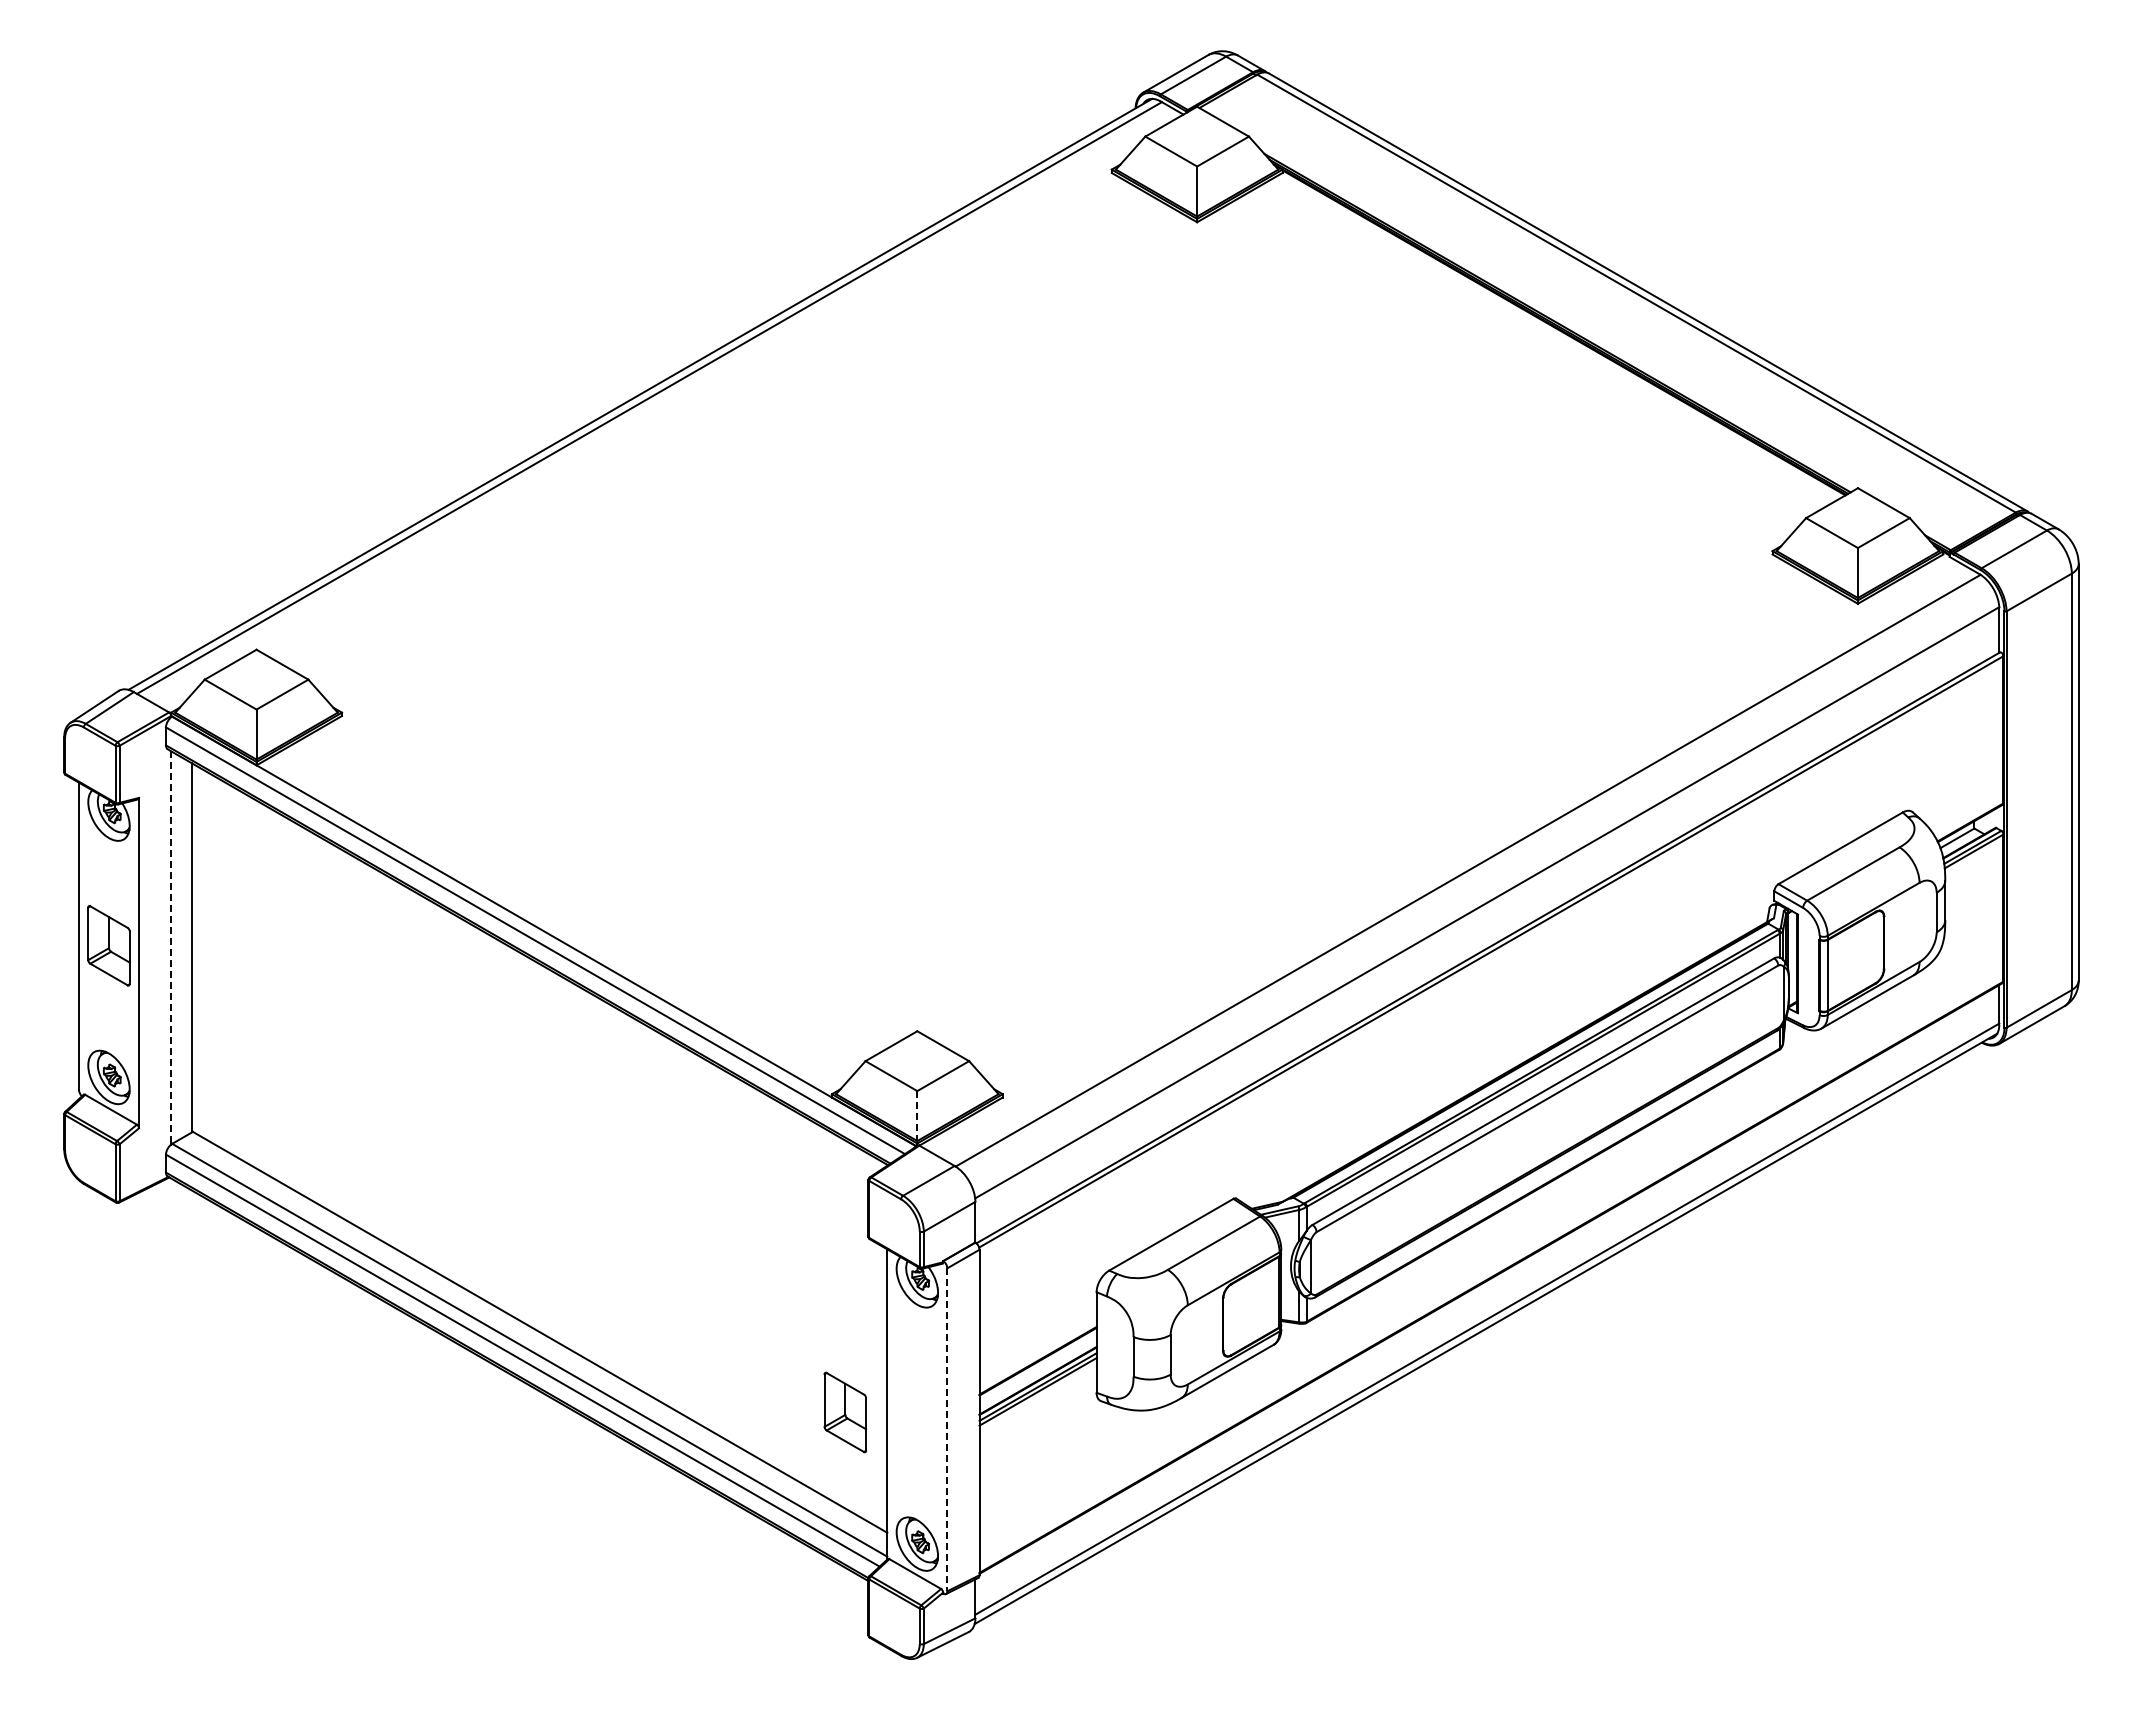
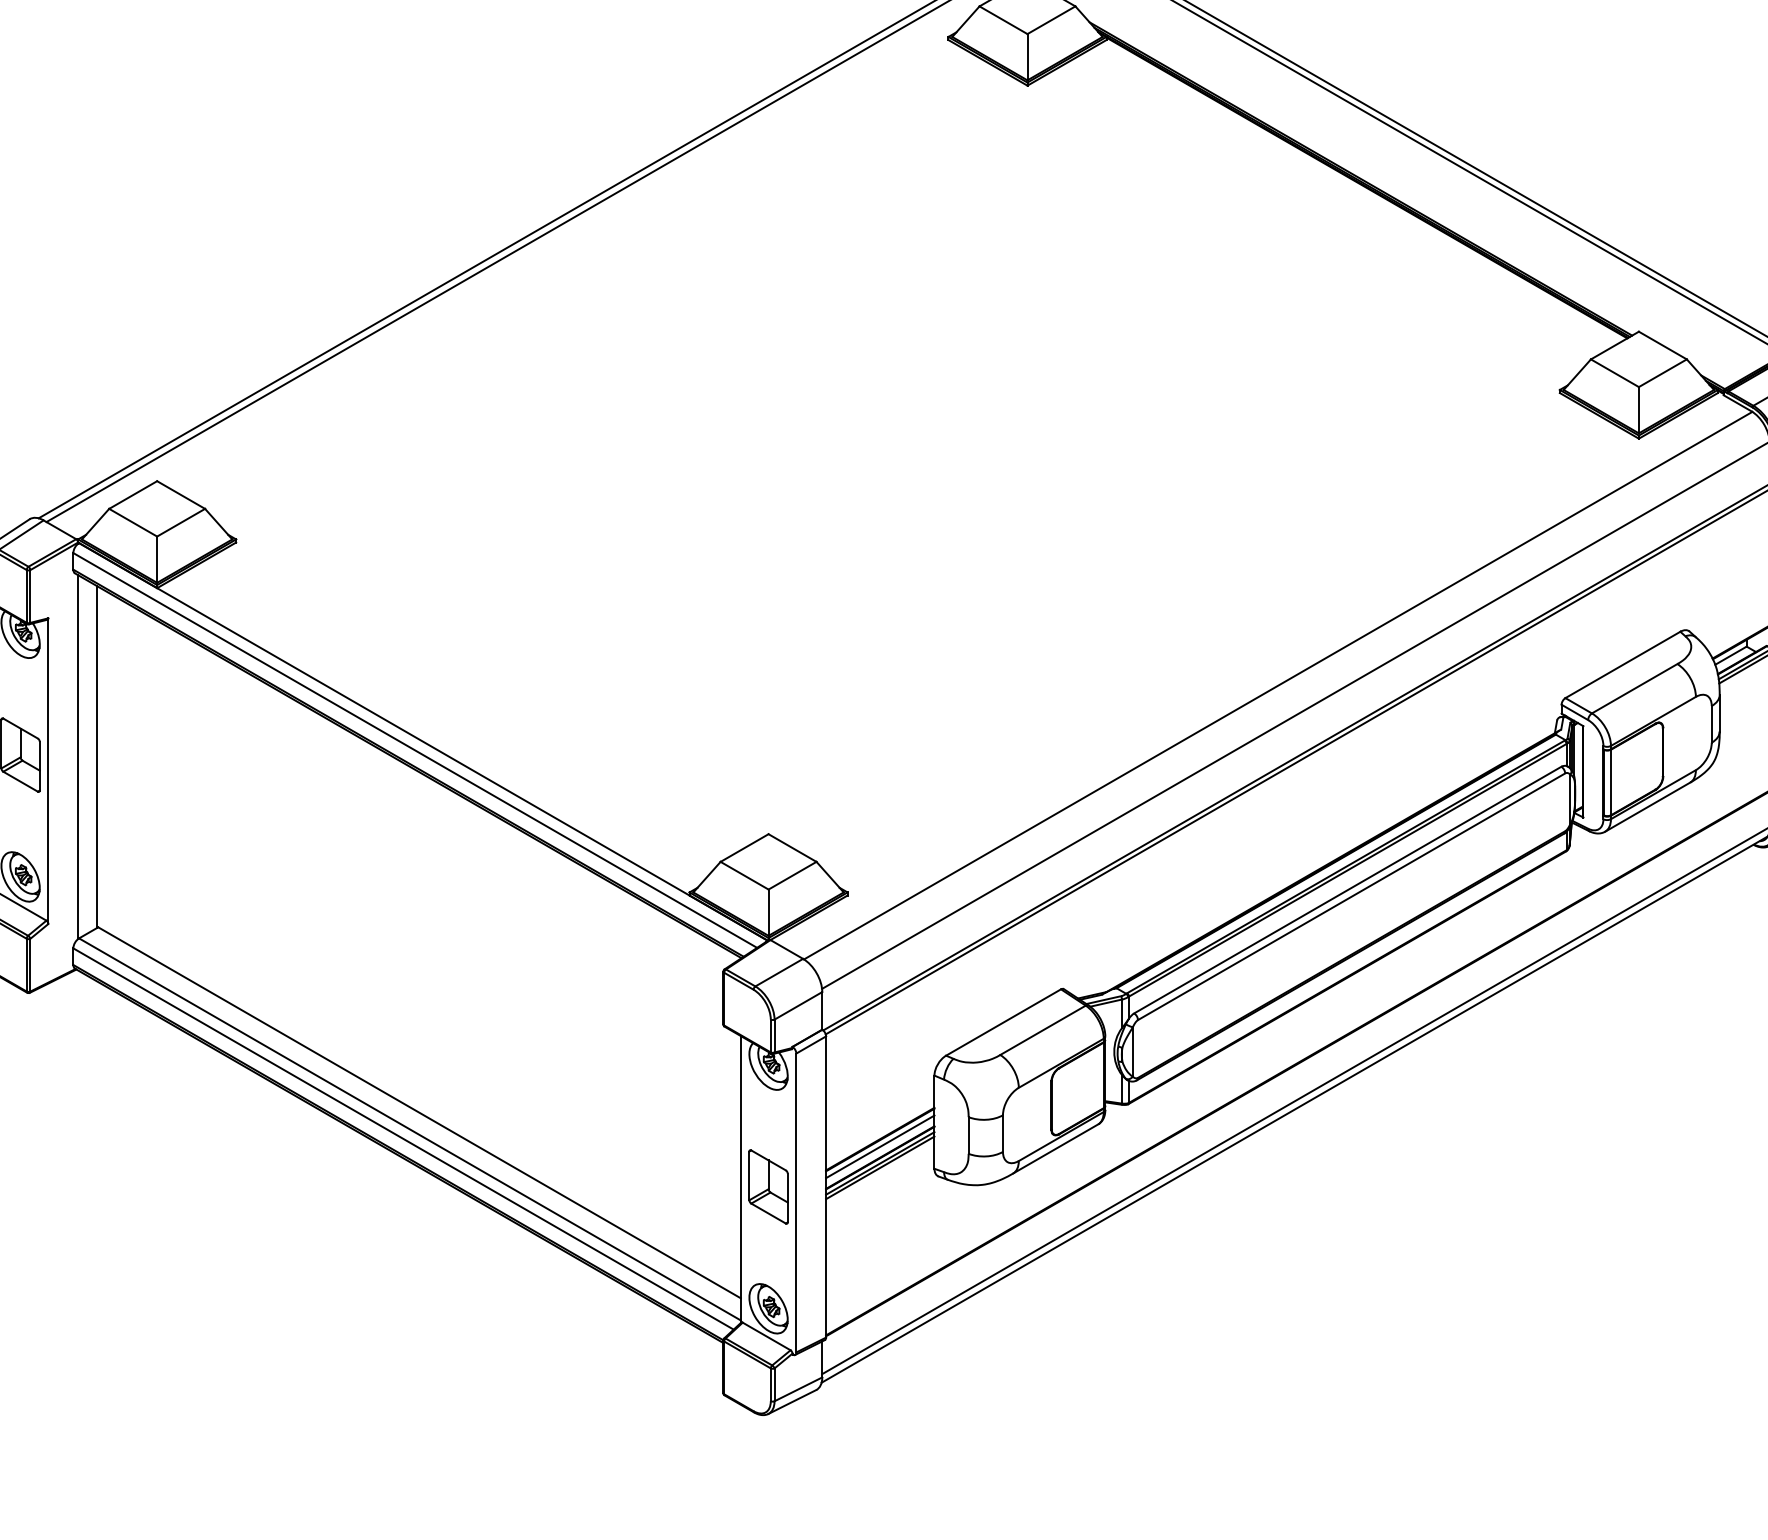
line: (171, 947) -> (78, 756), dashed -> solid
line: (917, 1116) -> (768, 913), dashed -> solid
line: (1037, 1368) -> (879, 1146), added
part: (844, 1412) -> (767, 1186), moved
line: (947, 1430) -> (796, 1203), dashed -> solid

